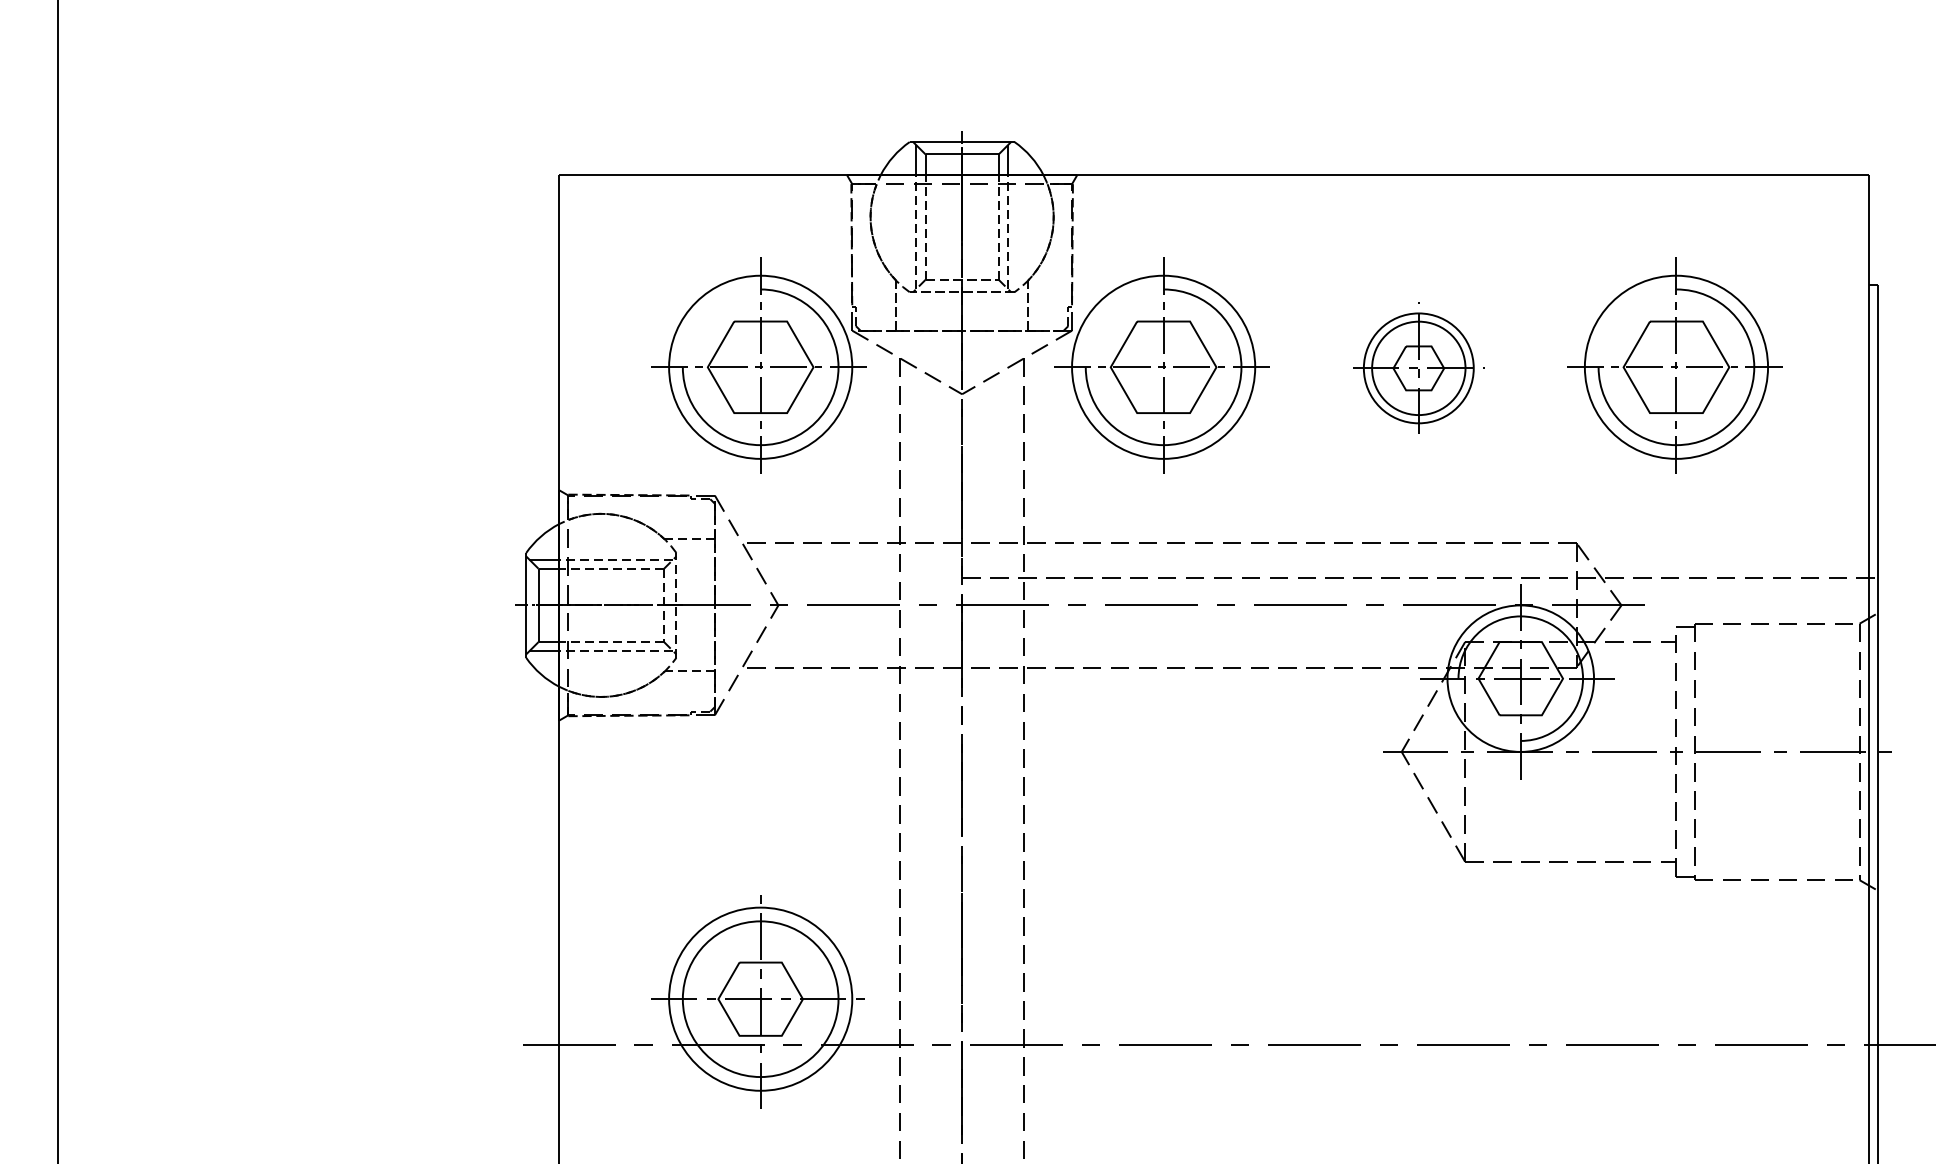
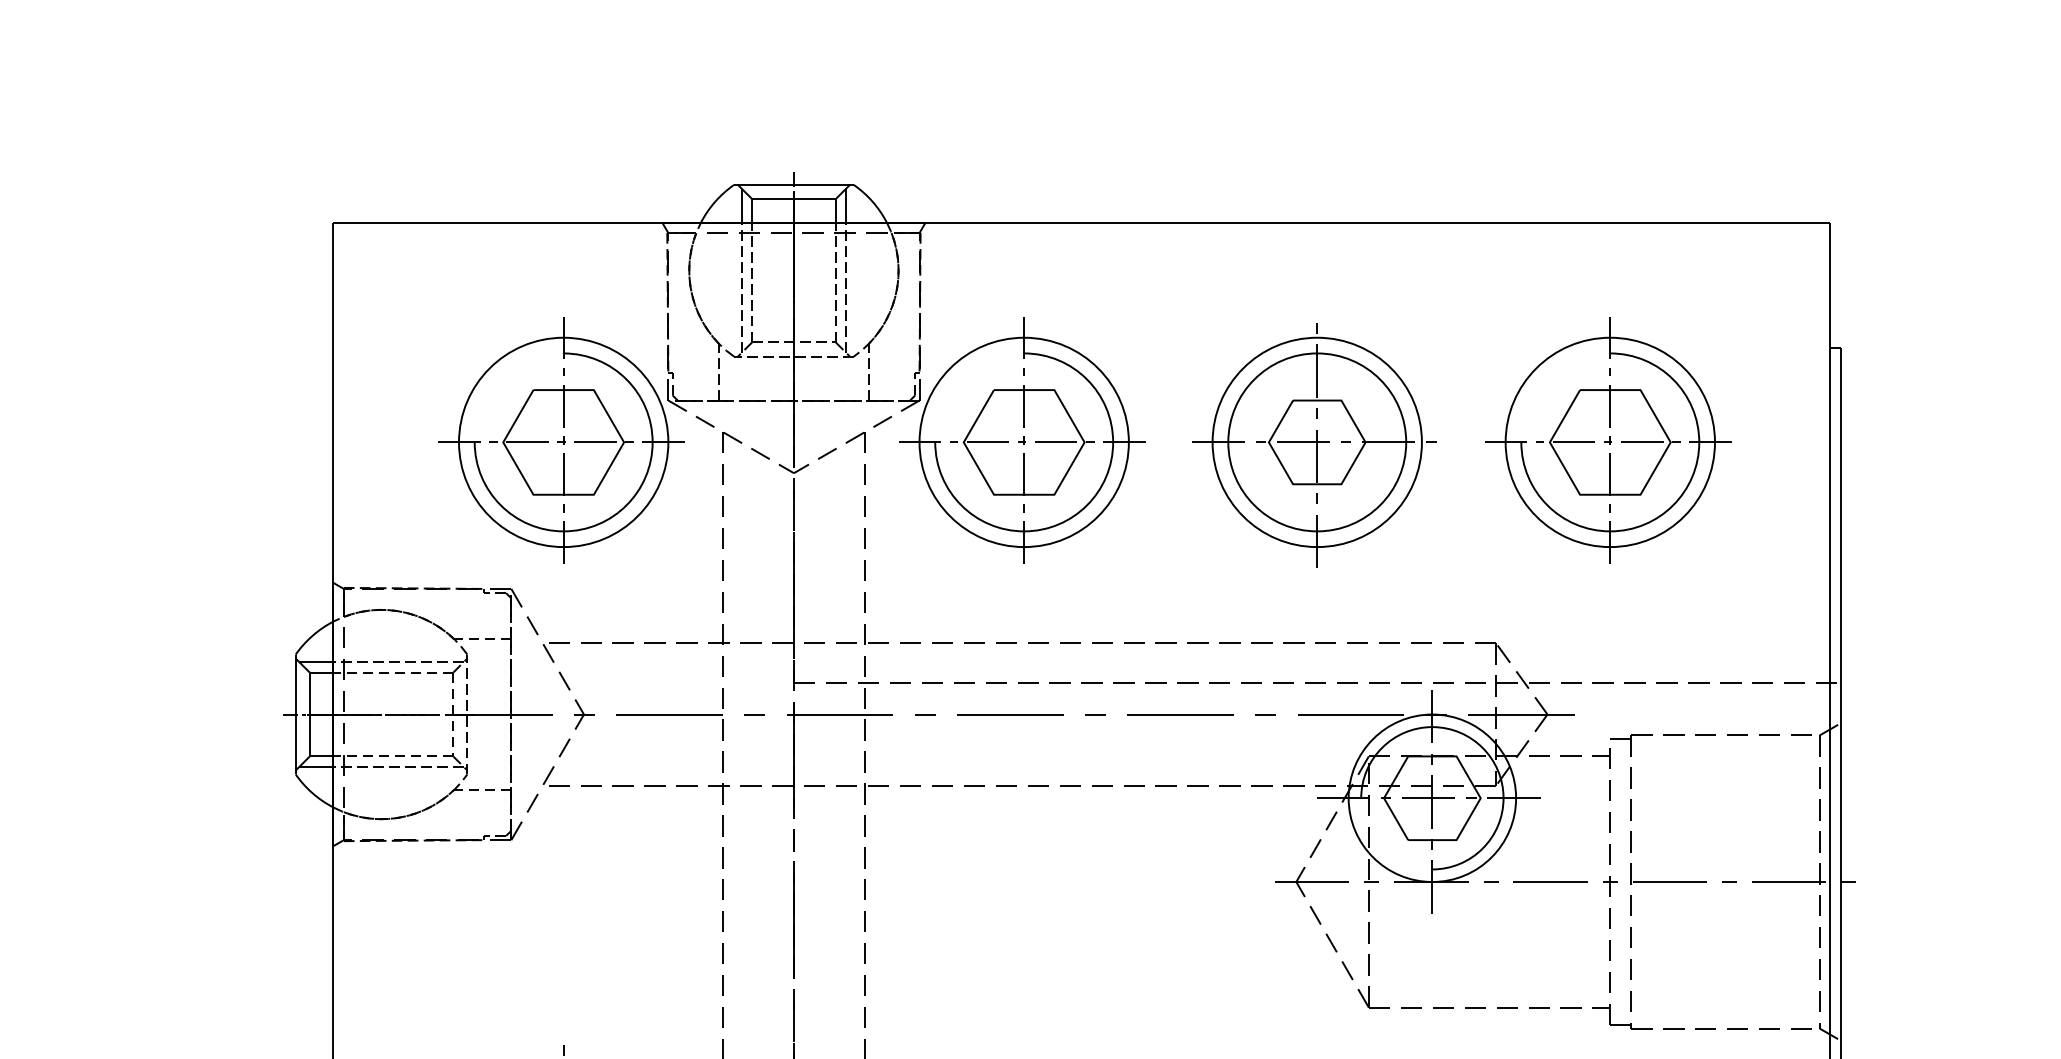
part: (1416, 369) -> (1313, 444), size x1.67

